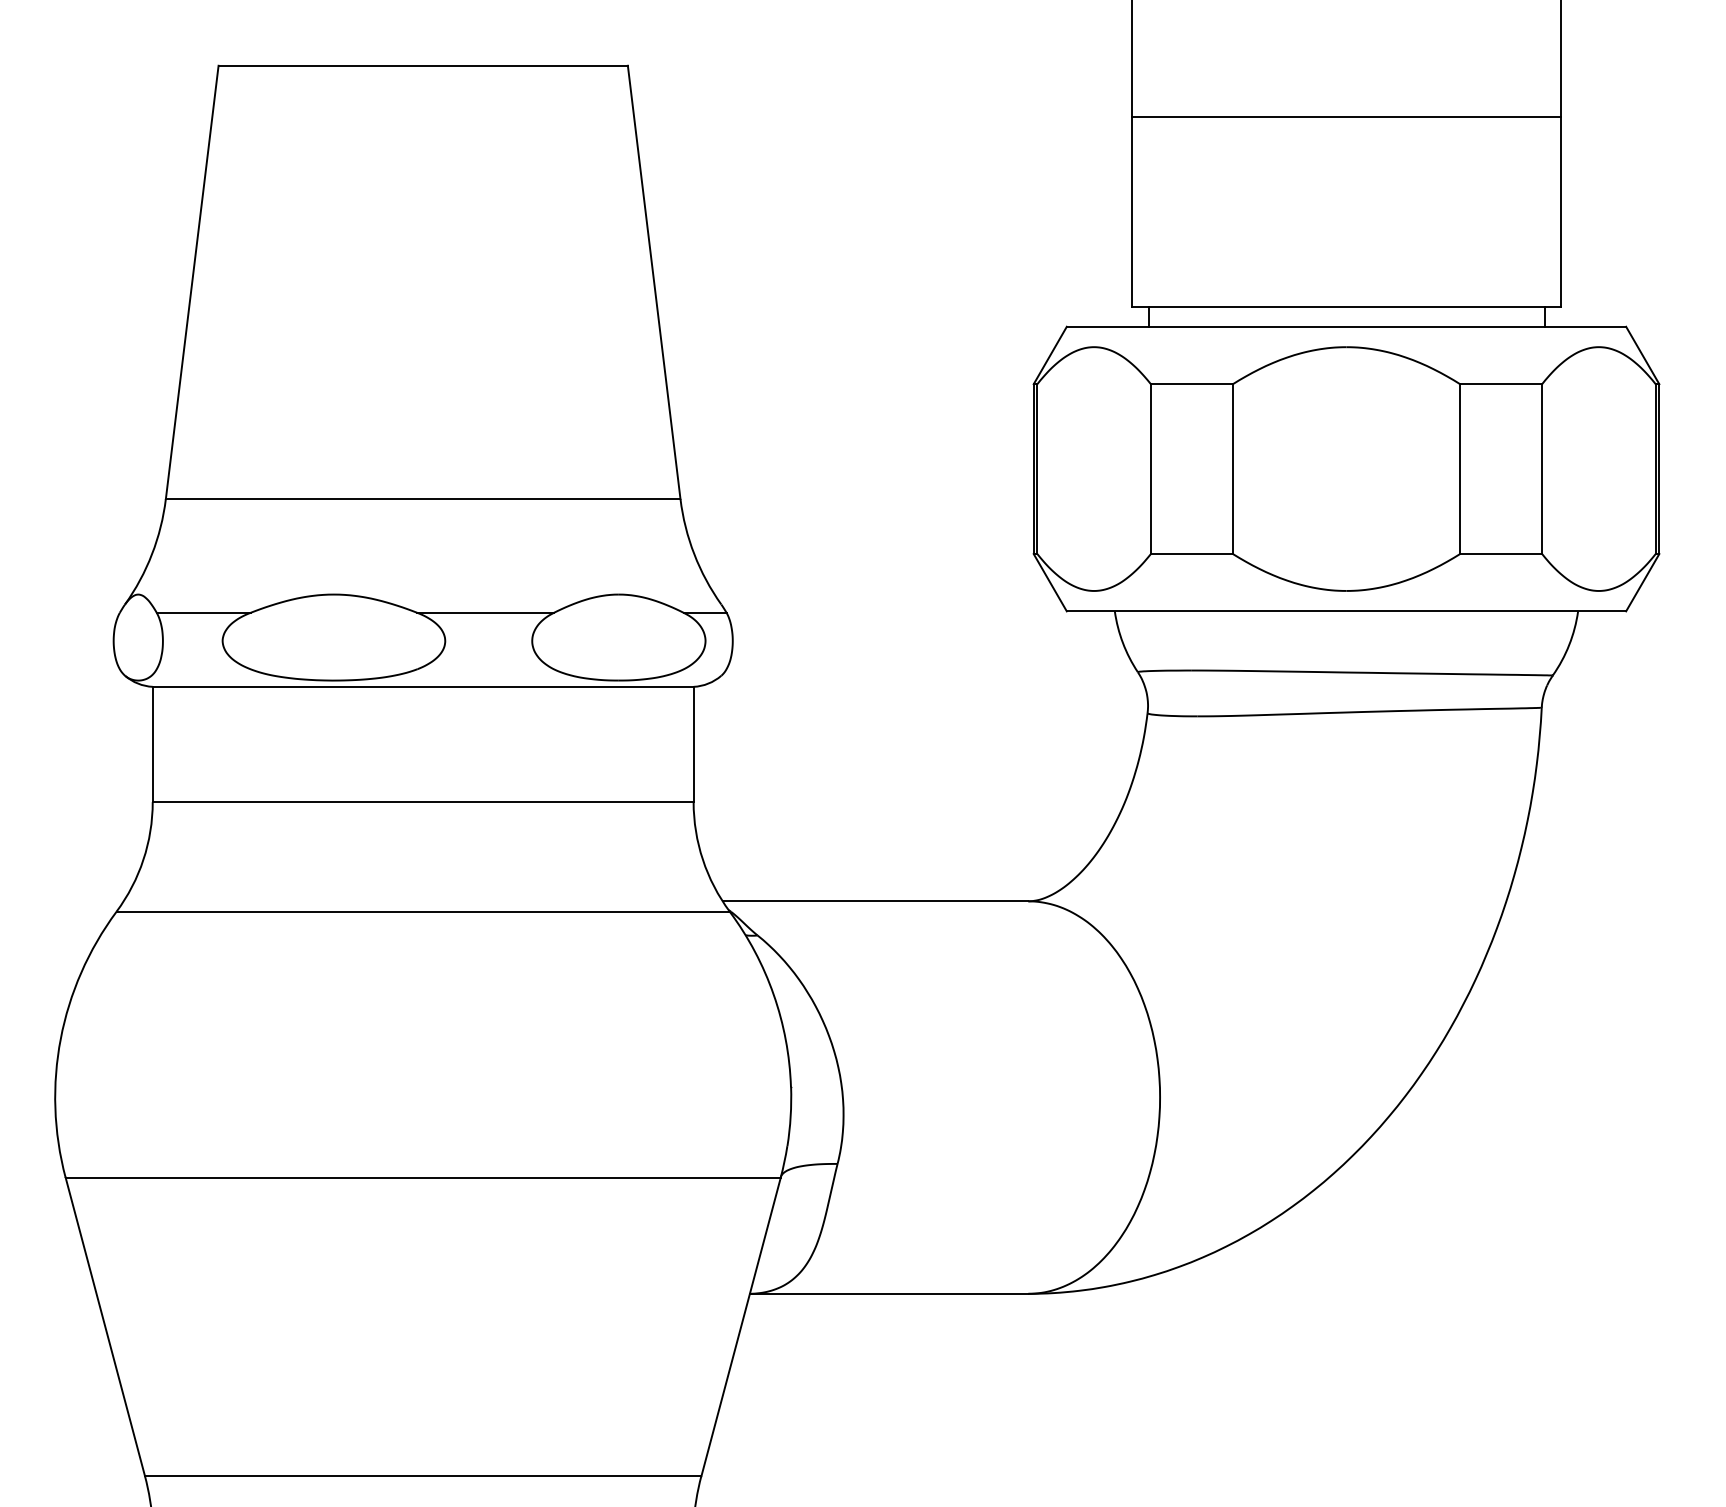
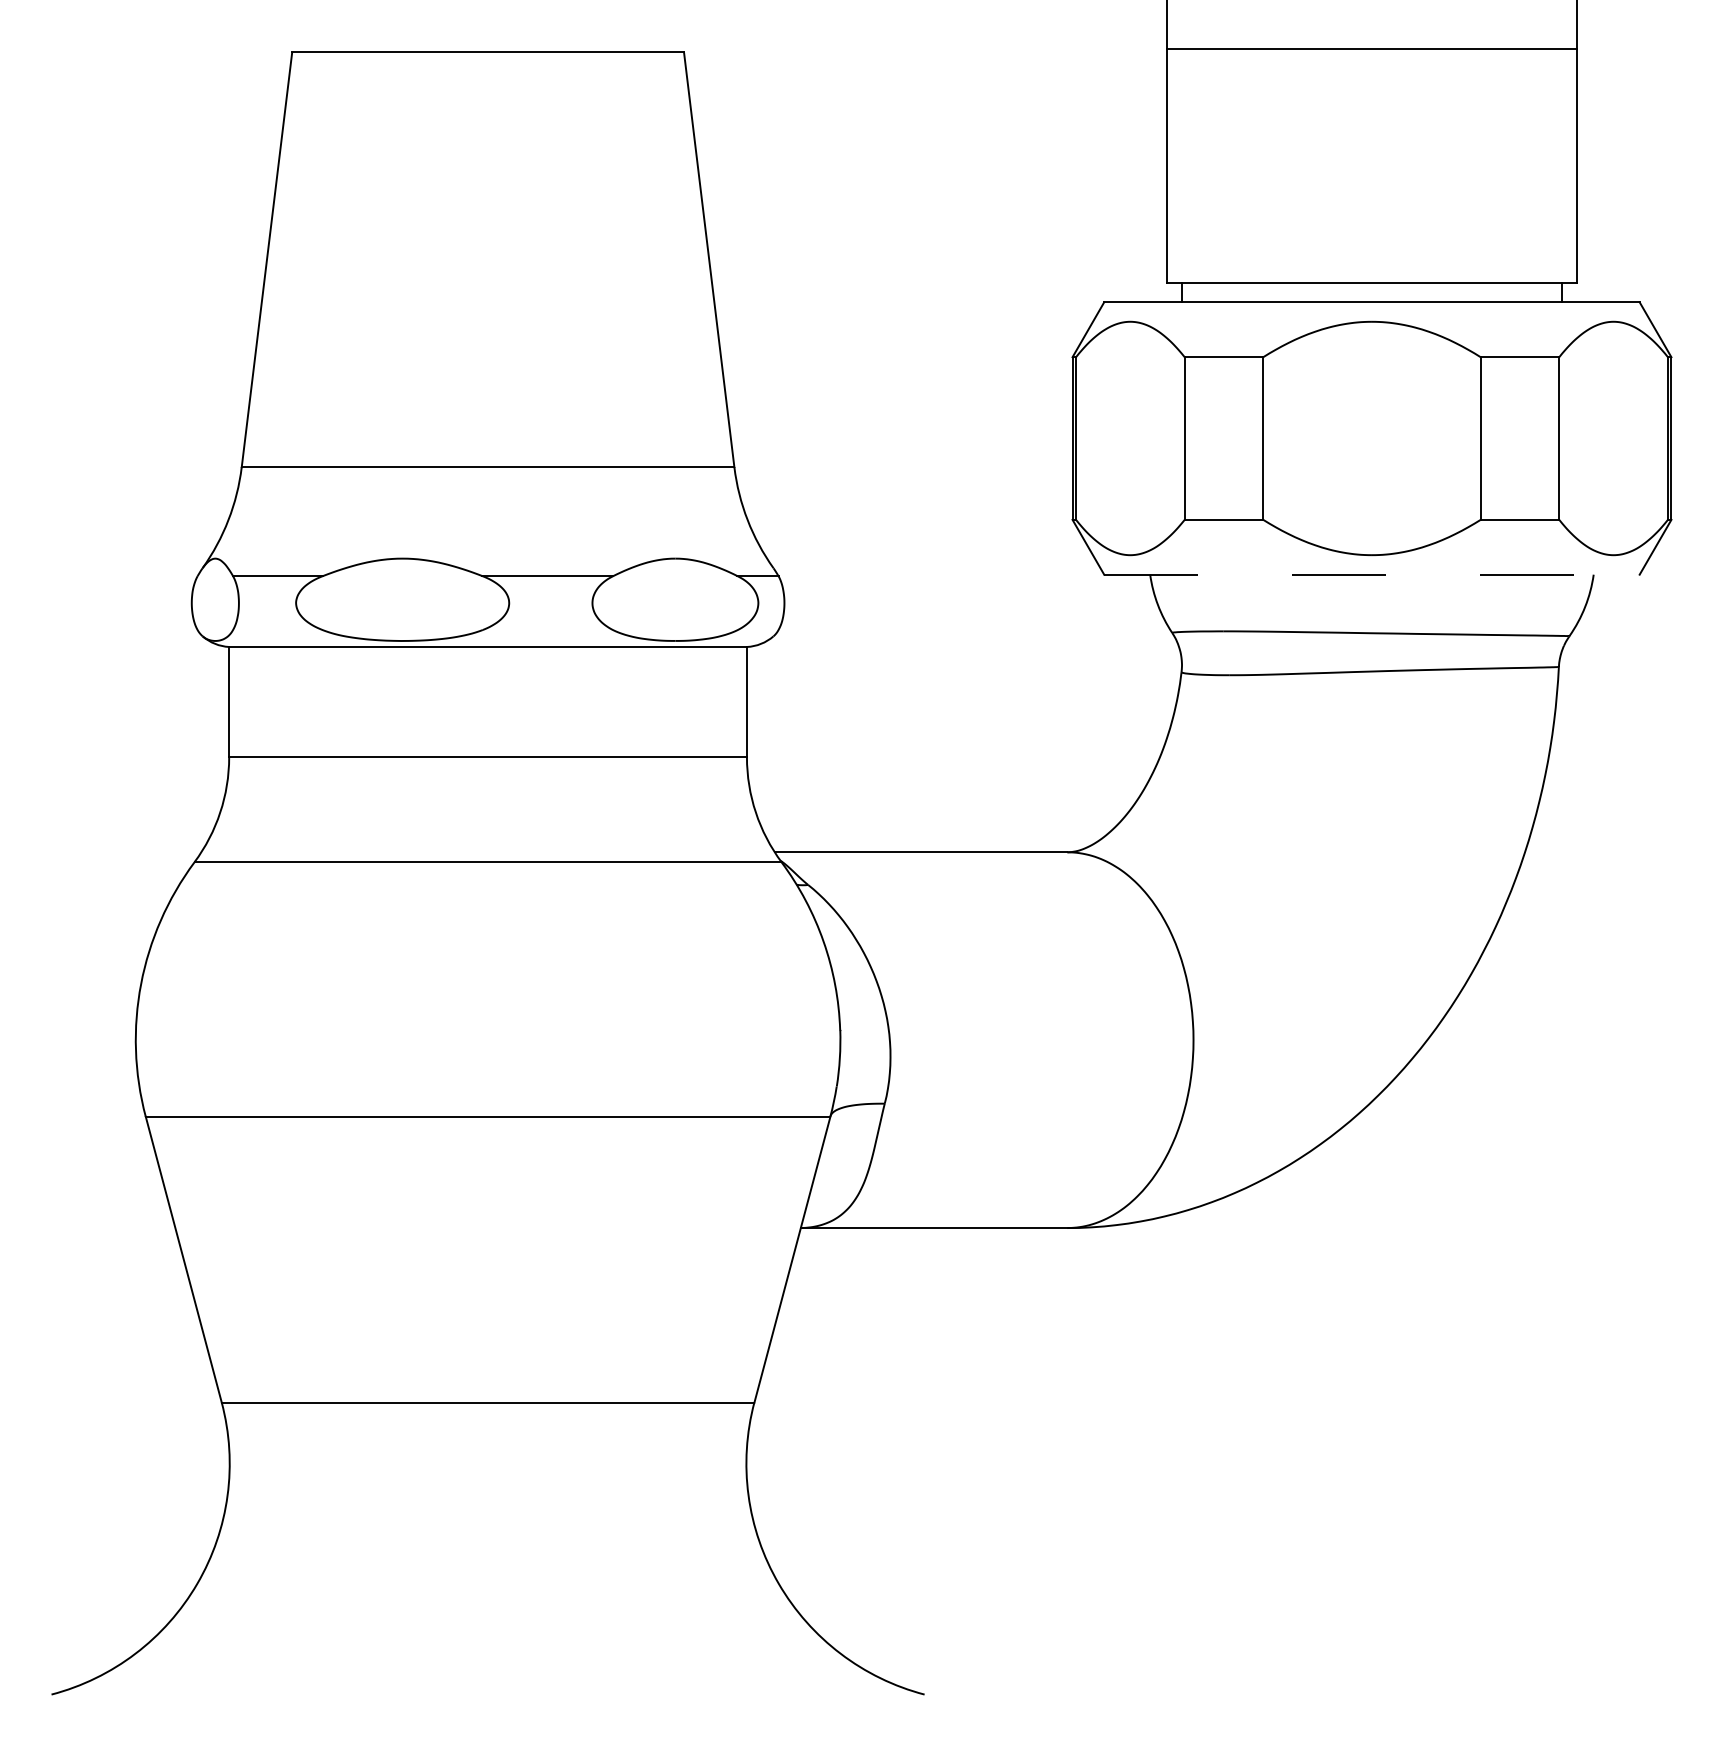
line: (1346, 117) -> (1371, 48), moved
line: (1346, 611) -> (1371, 574), solid -> dashed

